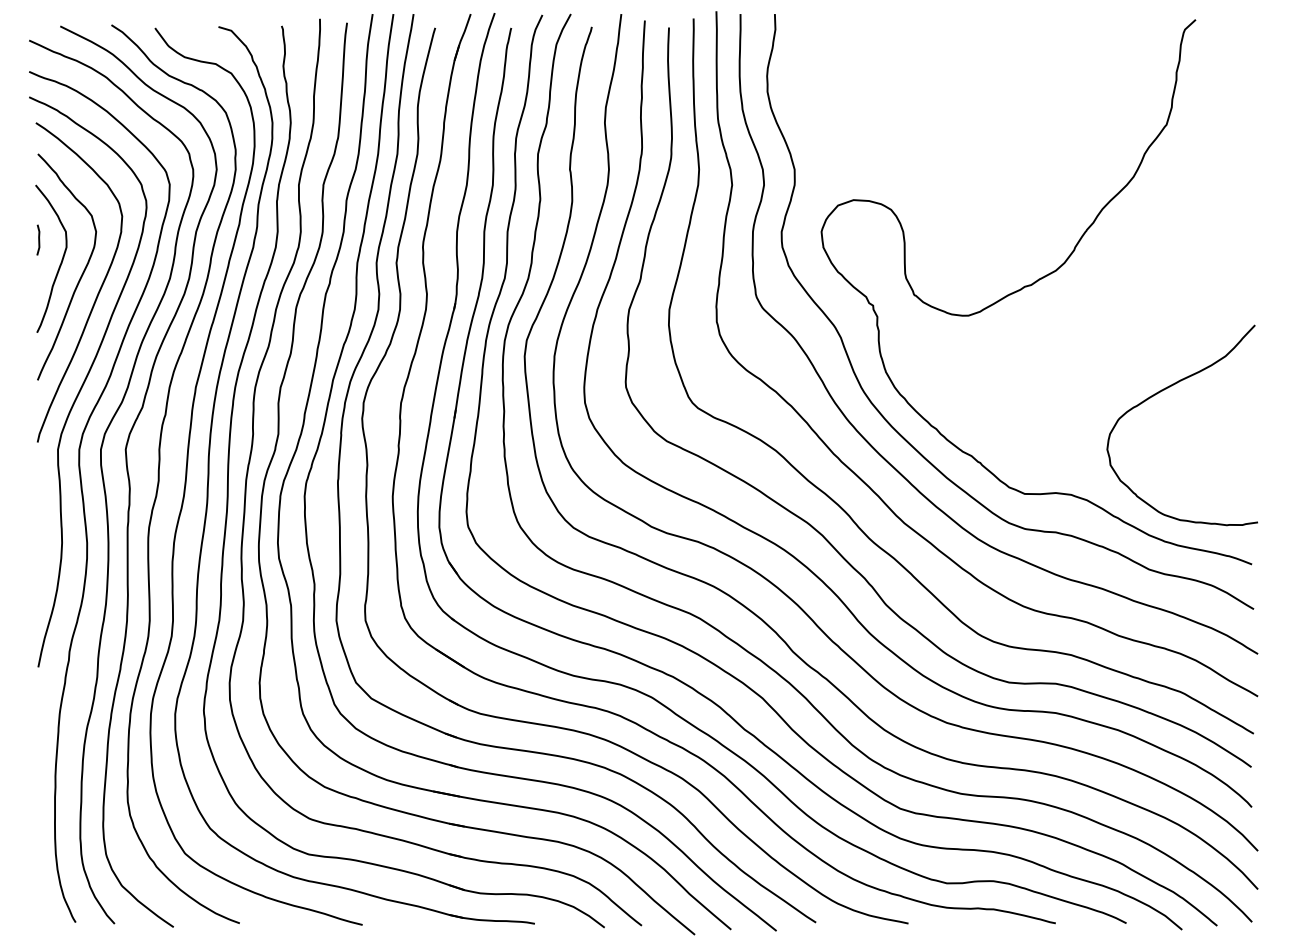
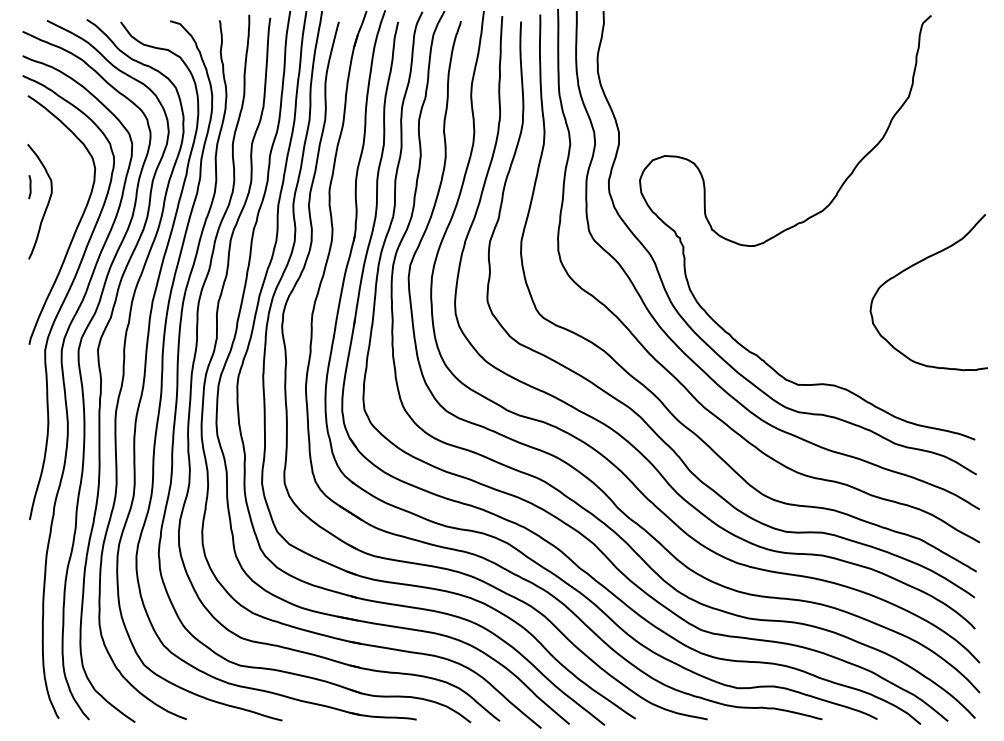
curve: (81, 273) -> (63, 213), removed
curve: (1165, 390) -> (915, 265), moved

